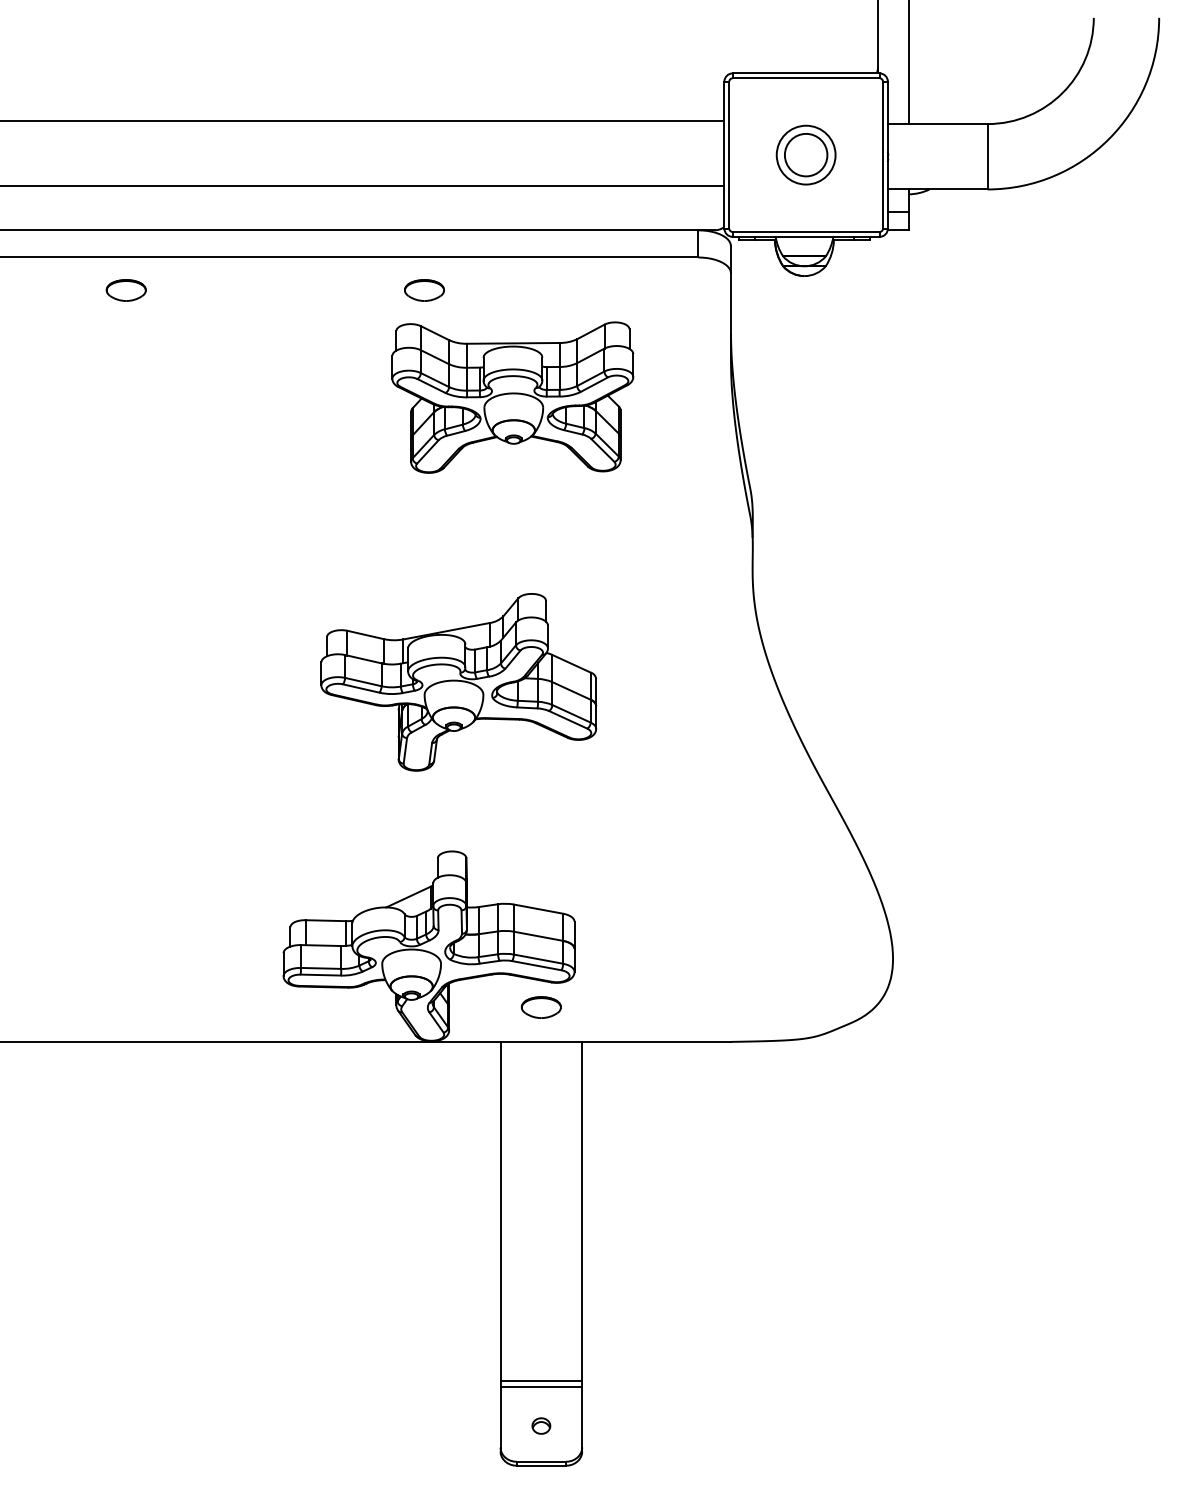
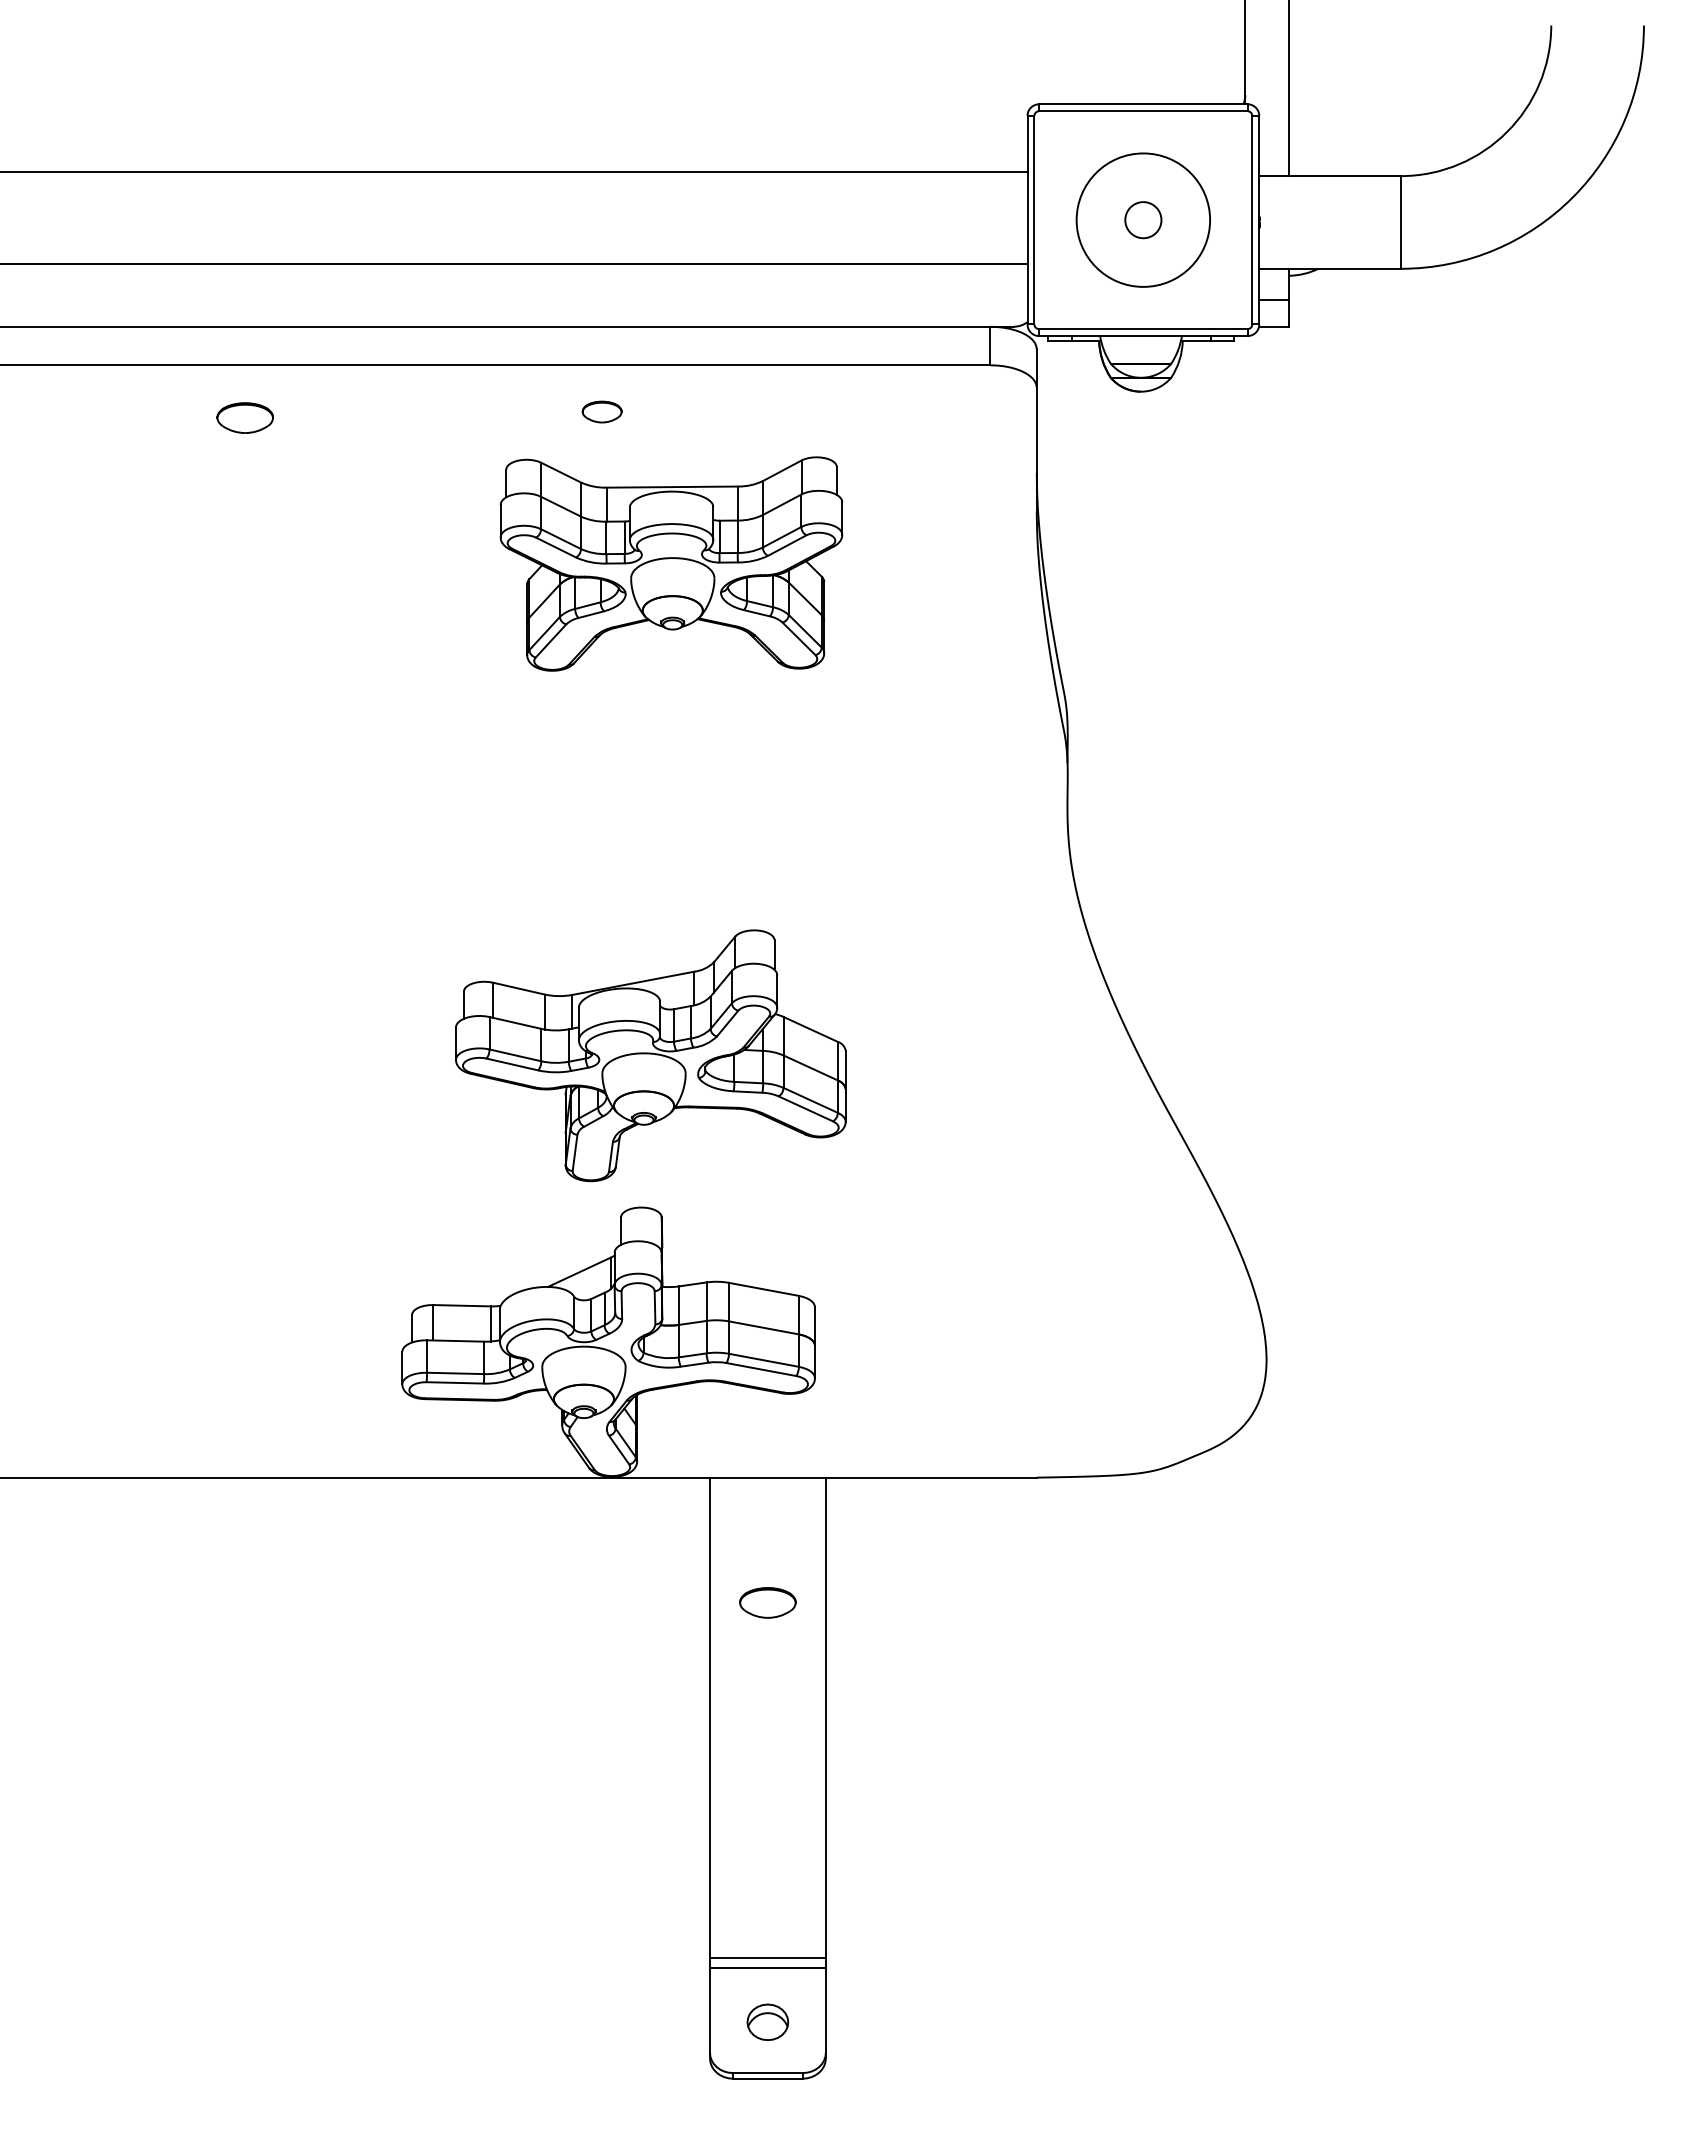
circle: (806, 154) -> (1143, 219), size x1.6
circle: (806, 155) -> (1143, 220), size x0.6
part: (125, 290) -> (244, 417), moved
part: (424, 290) -> (601, 411), size x0.7
part: (512, 397) -> (671, 563), moved
part: (458, 682) -> (650, 1055), moved
part: (541, 1007) -> (767, 1602), moved
part: (541, 1426) -> (767, 2022), size x1.6

